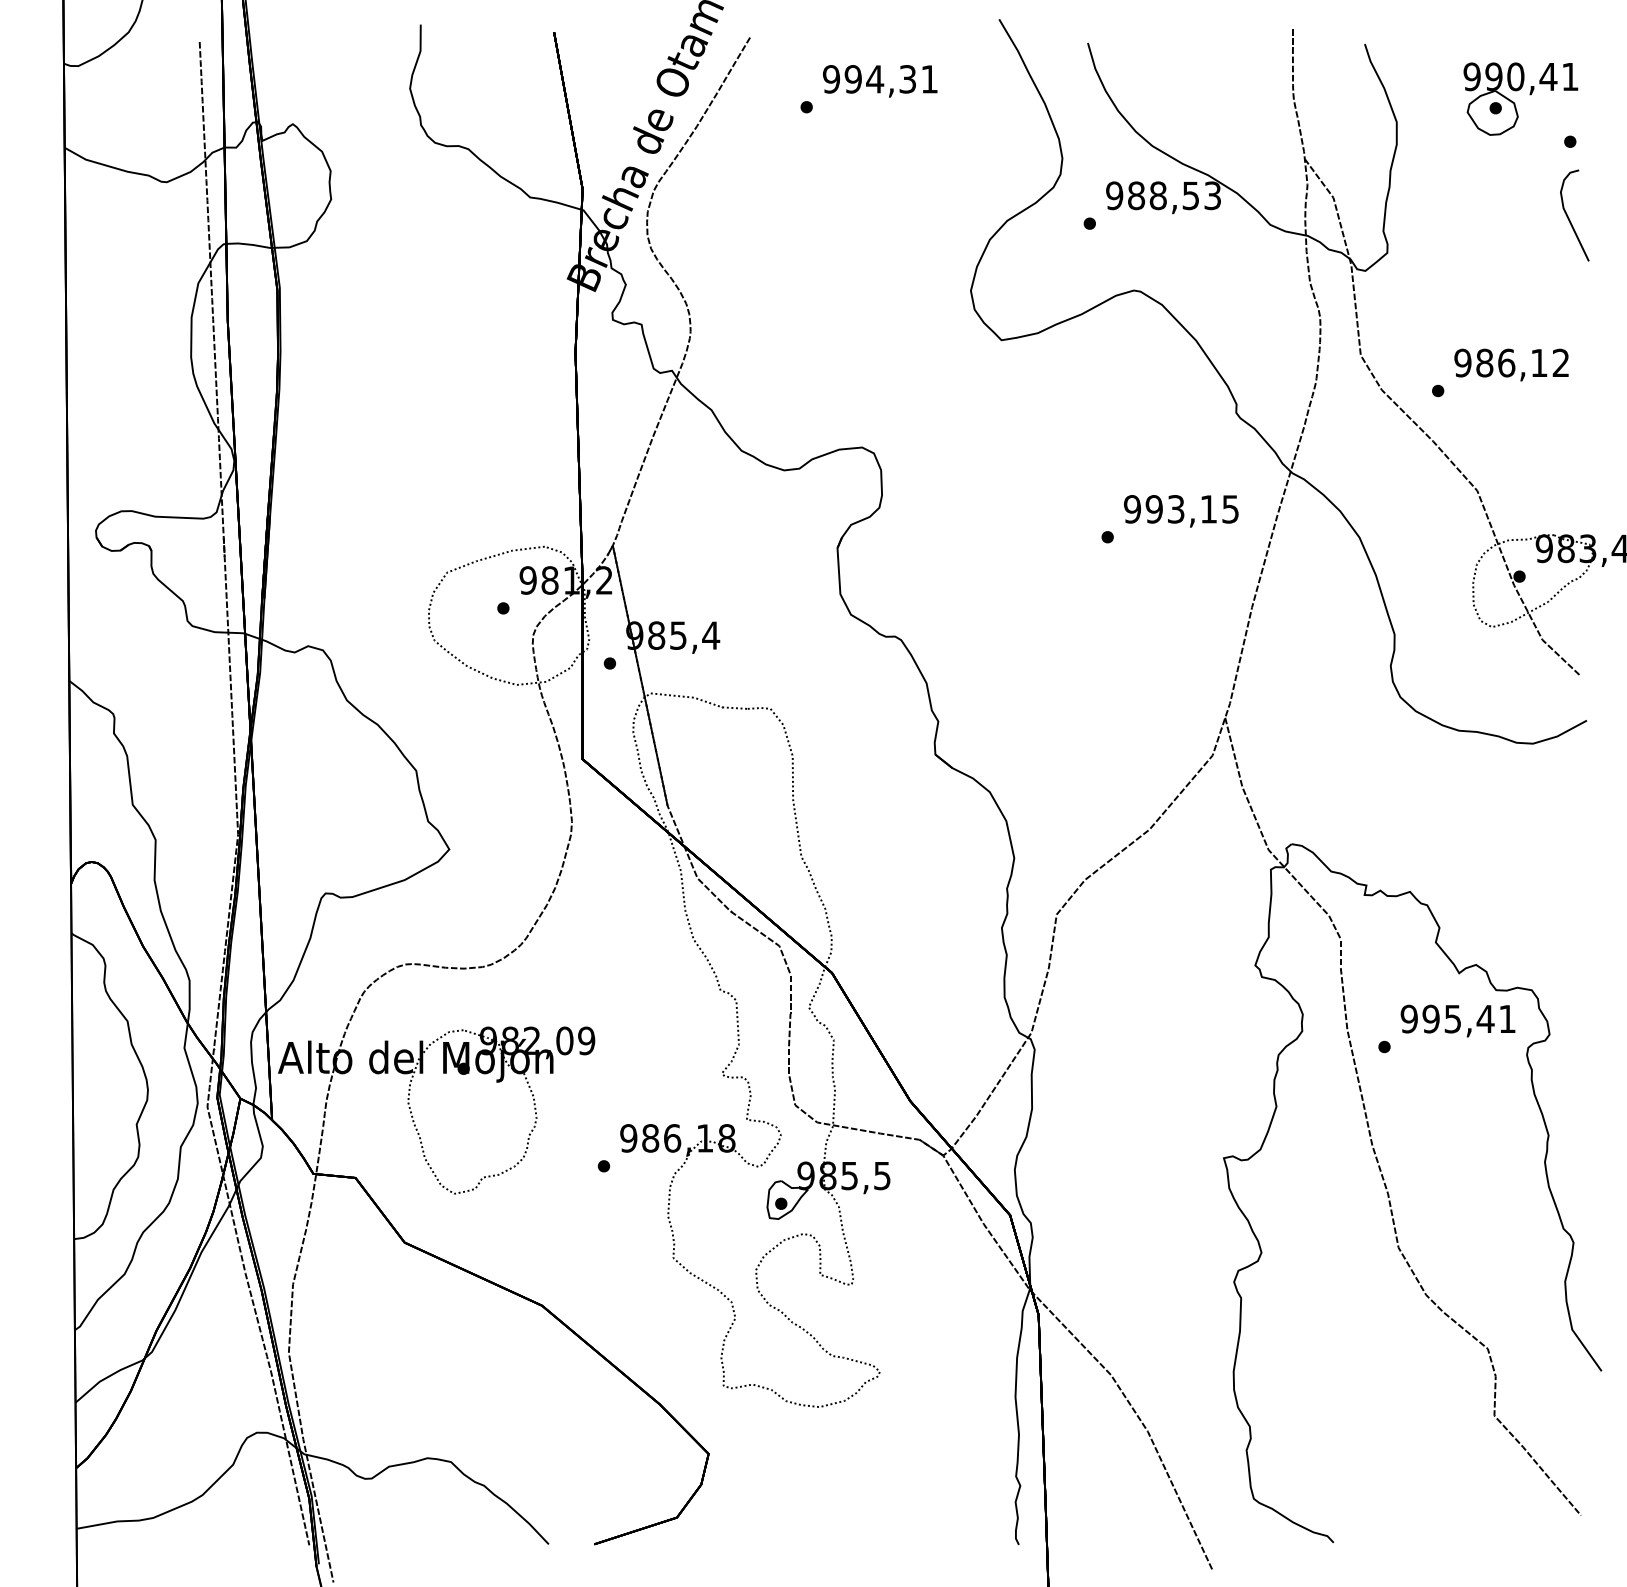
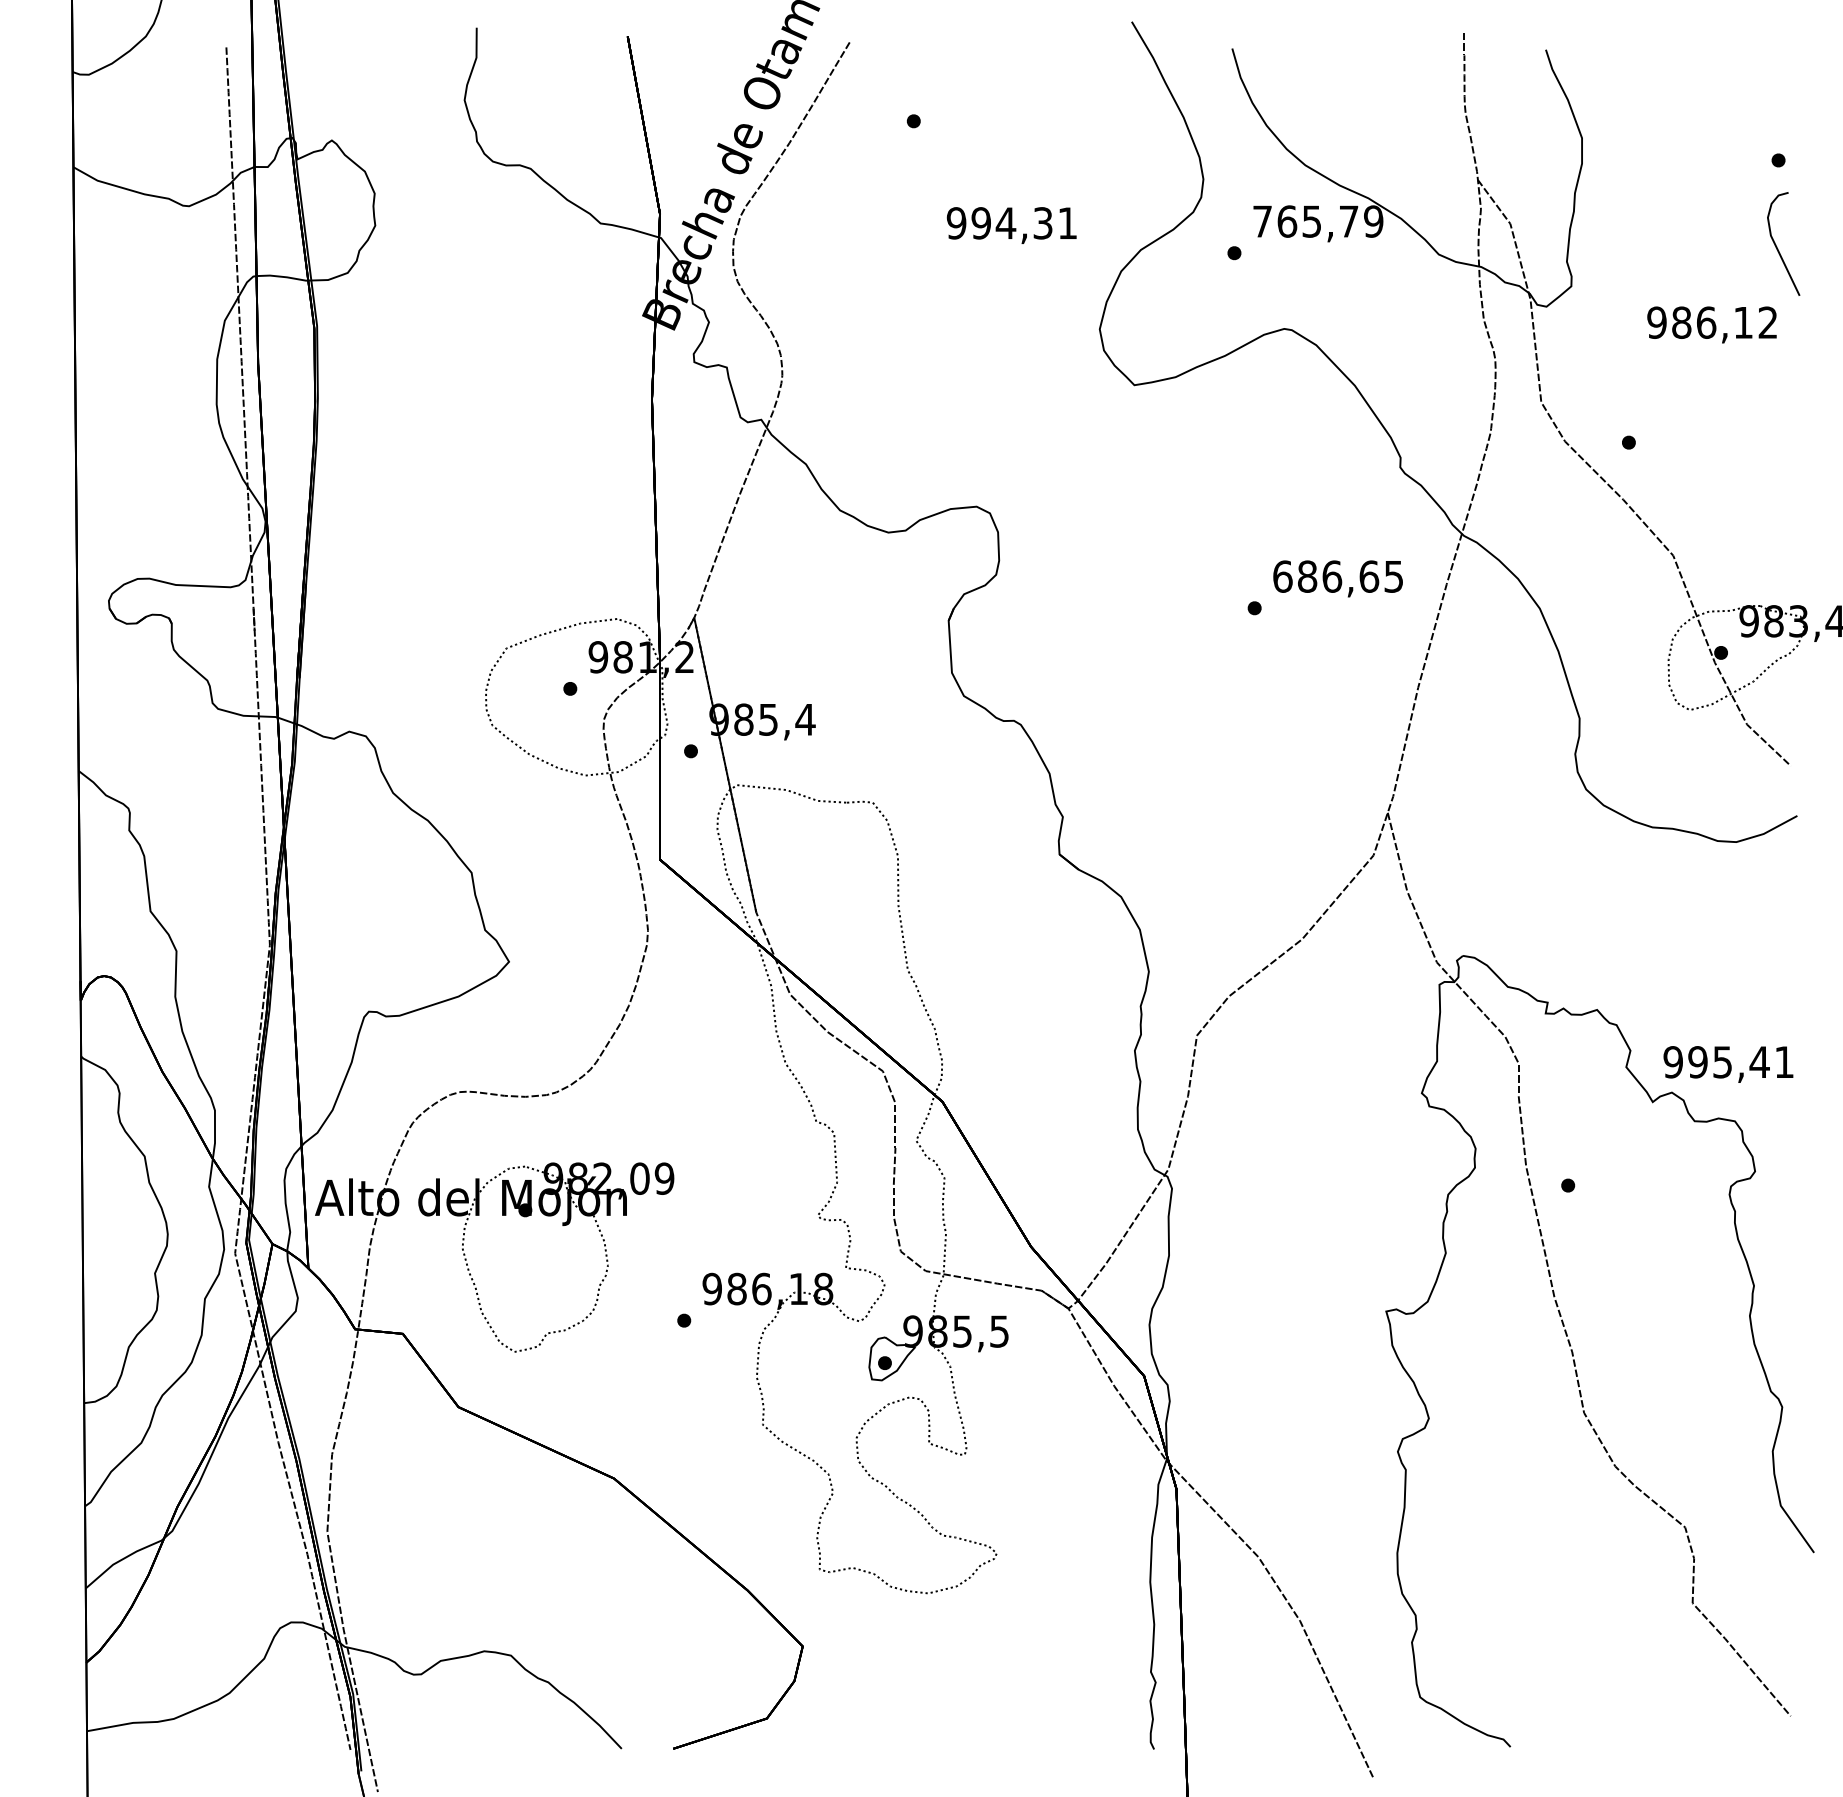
text: (880, 81) -> (1012, 225), moved
part: (1515, 103) -> (1716, 117), removed
text: (1163, 195) -> (1317, 221), 988,53 -> 765,79
text: (1511, 364) -> (1711, 324), moved
text: (1170, 509) -> (1325, 576), 993,15 -> 686,65
text: (1457, 1020) -> (1727, 1063), moved

